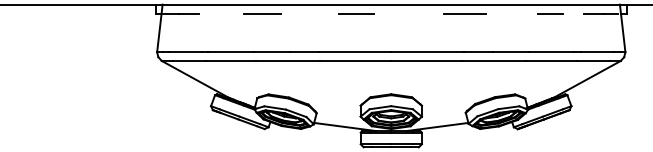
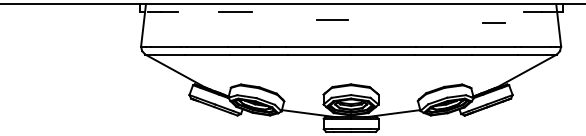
line: (356, 13) -> (332, 20), moved
line: (464, 13) -> (416, 11), removed
line: (550, 13) -> (493, 22), moved

